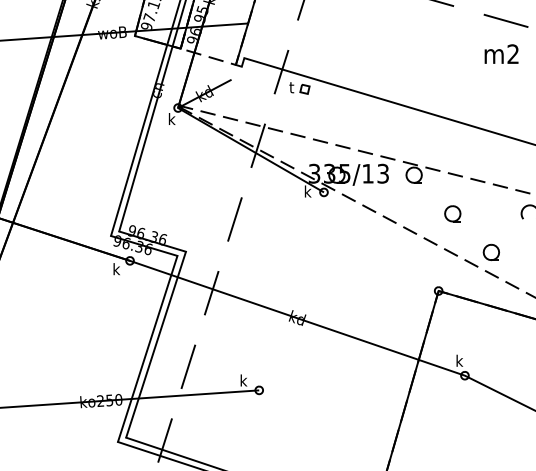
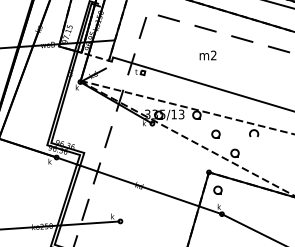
text: (500, 54) -> (207, 55), moved
part: (455, 325) -> (217, 189), added

